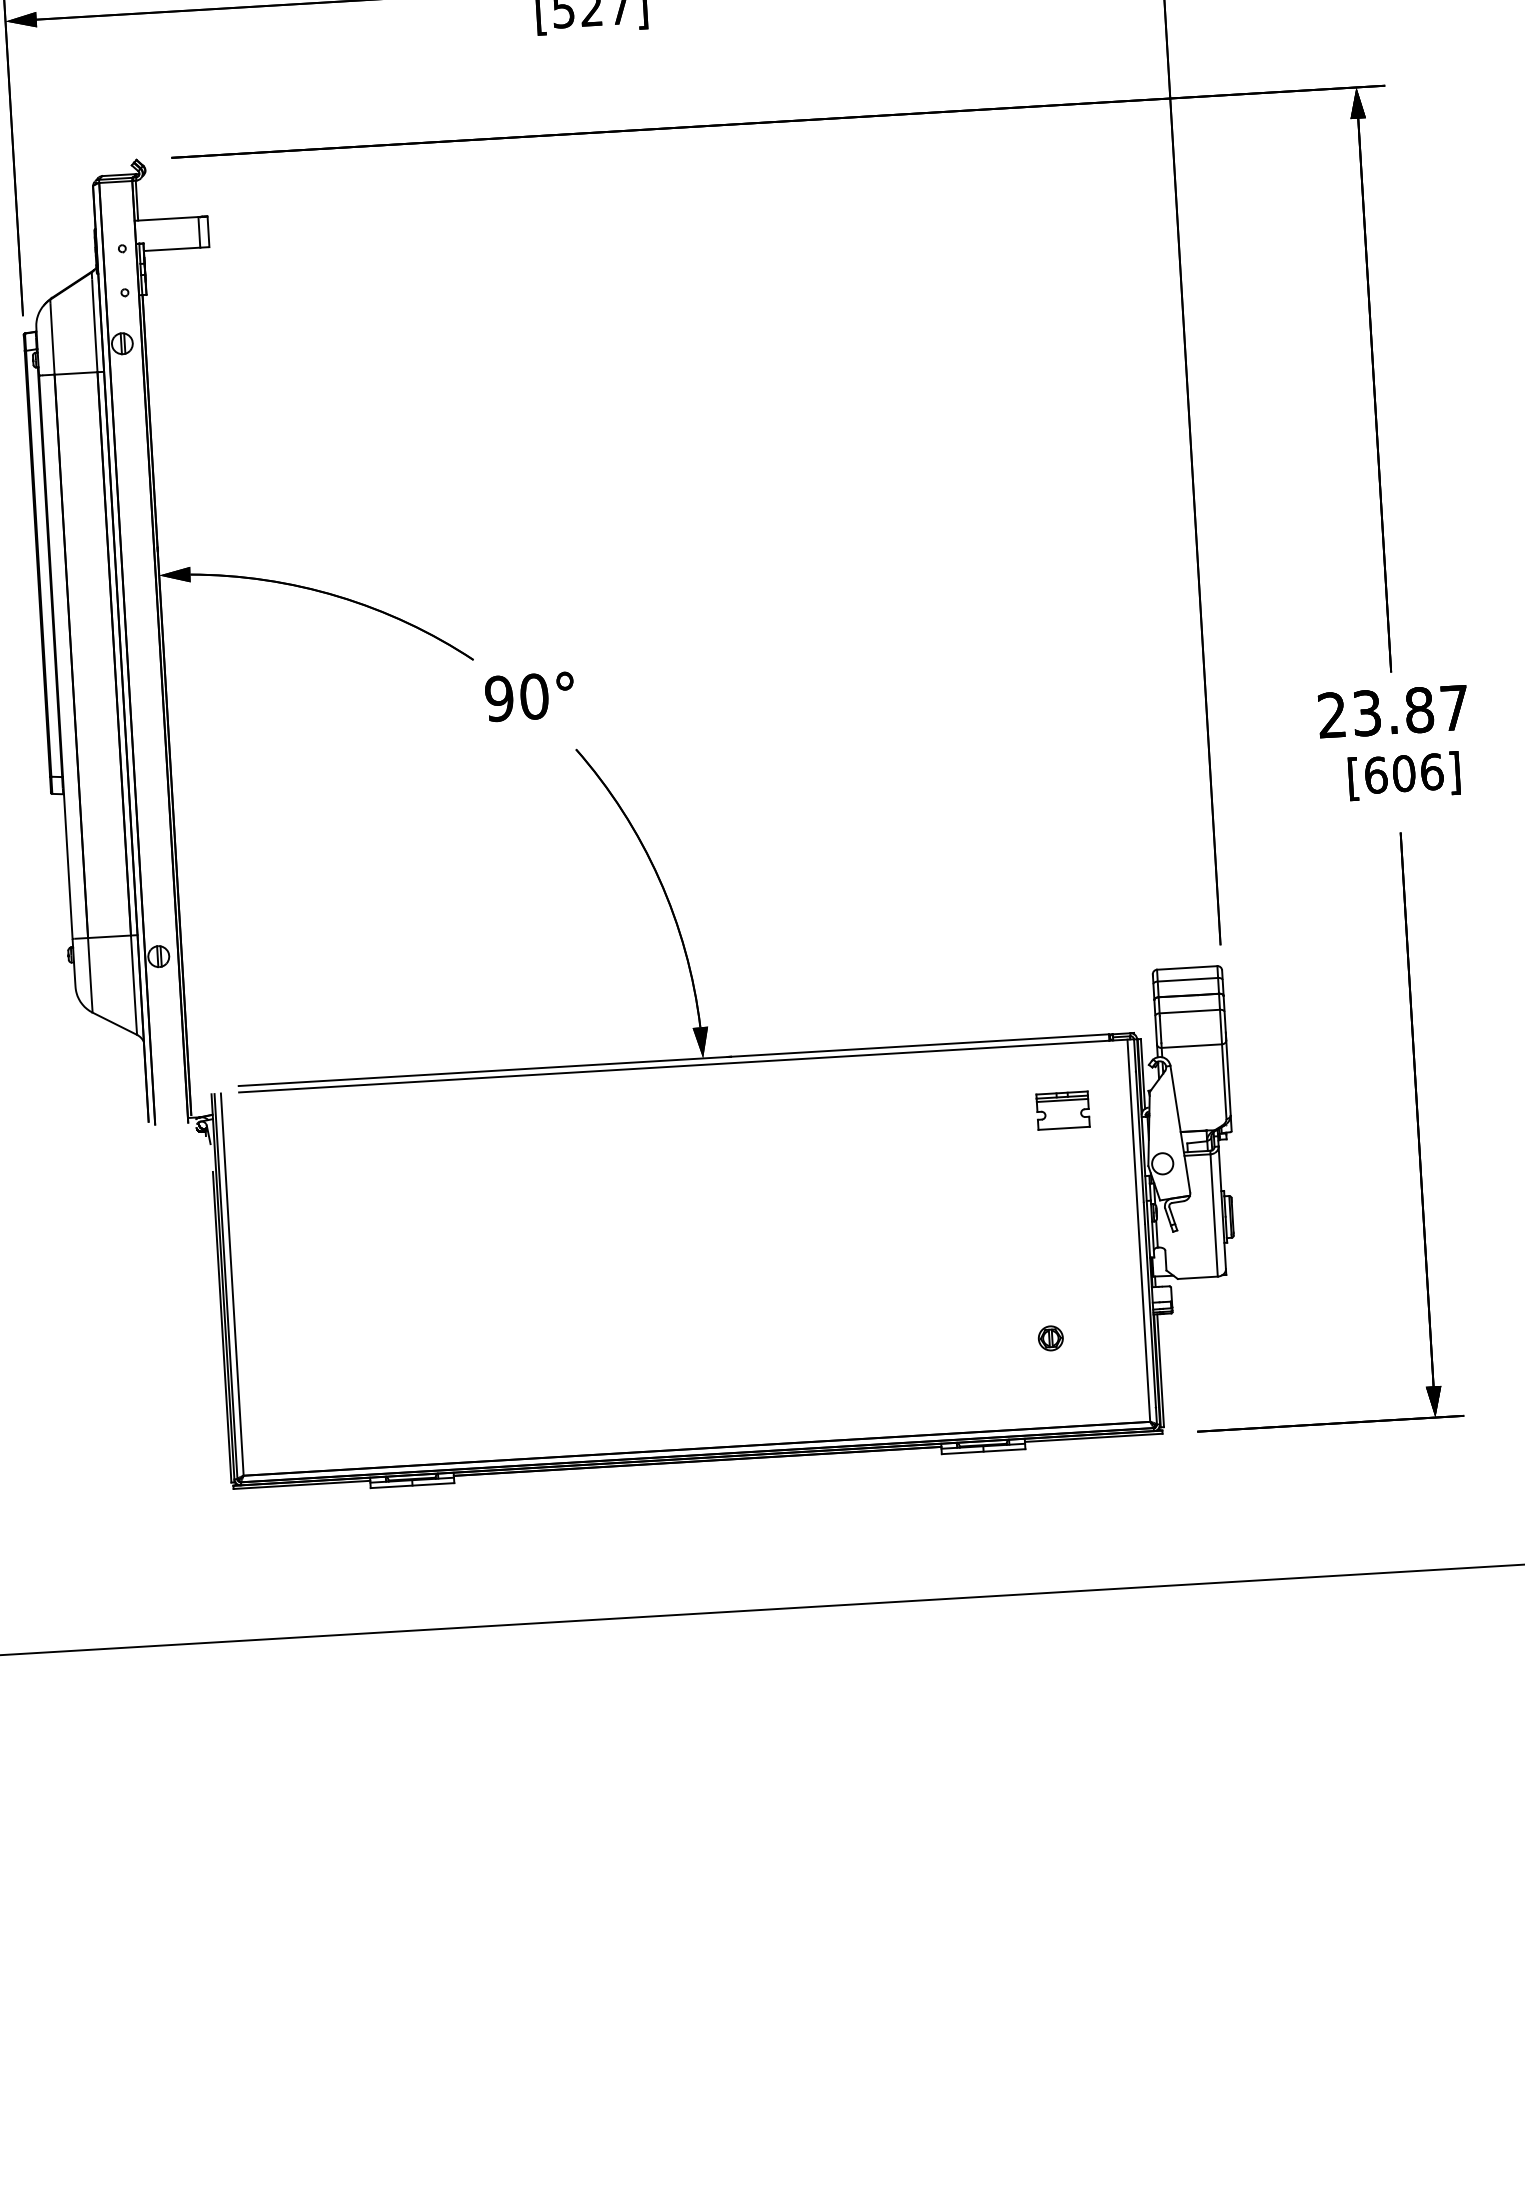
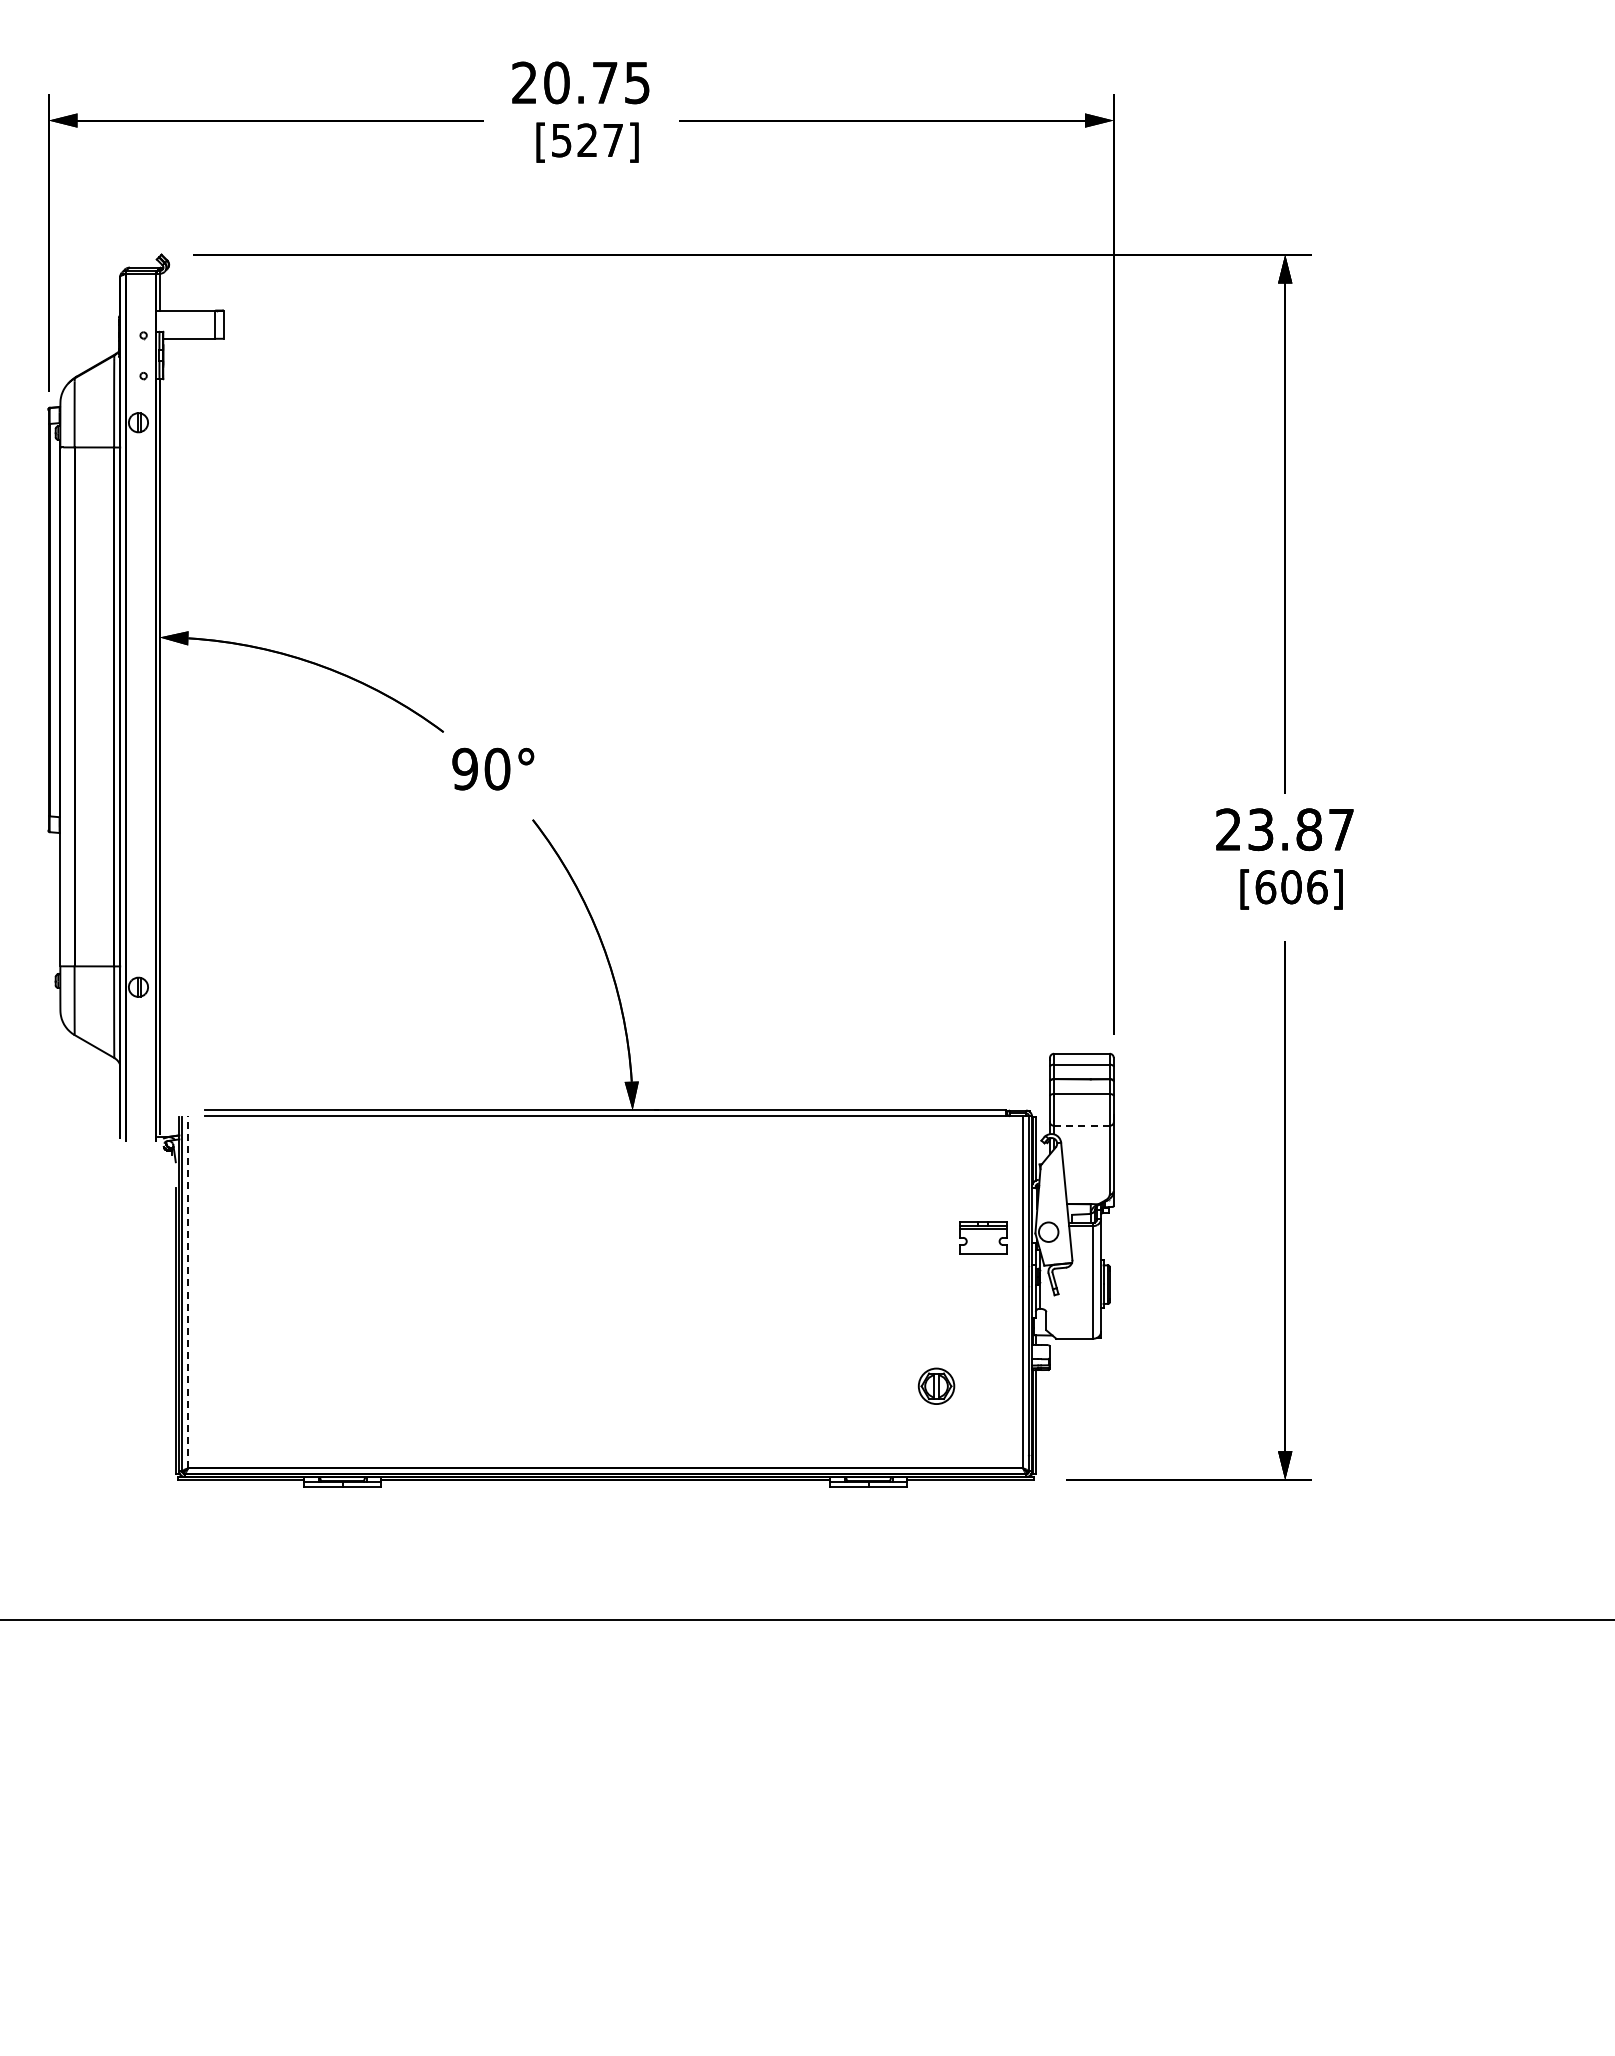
line: (1191, 1045) -> (1081, 1125), solid -> dashed
part: (1063, 1110) -> (983, 1237), moved
line: (232, 1283) -> (188, 1291), solid -> dashed
part: (1050, 1338) -> (936, 1386), size x1.6

